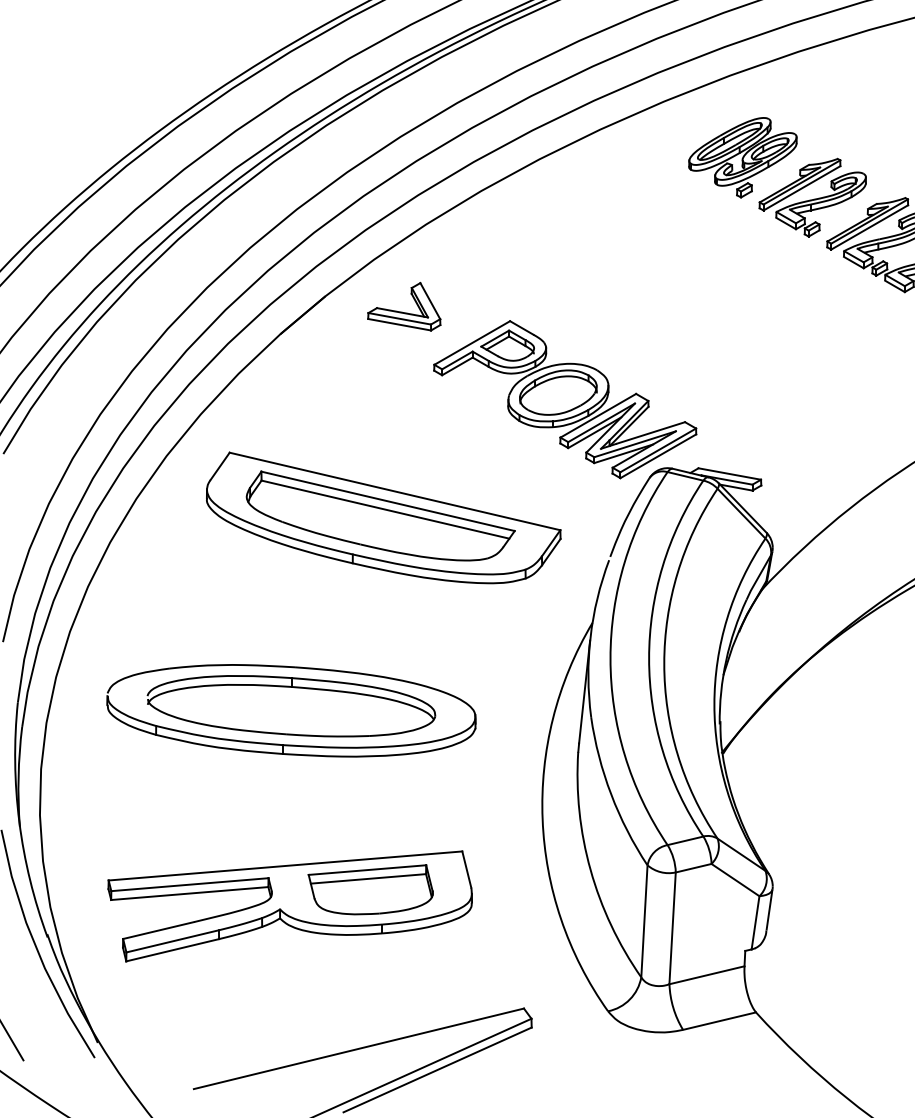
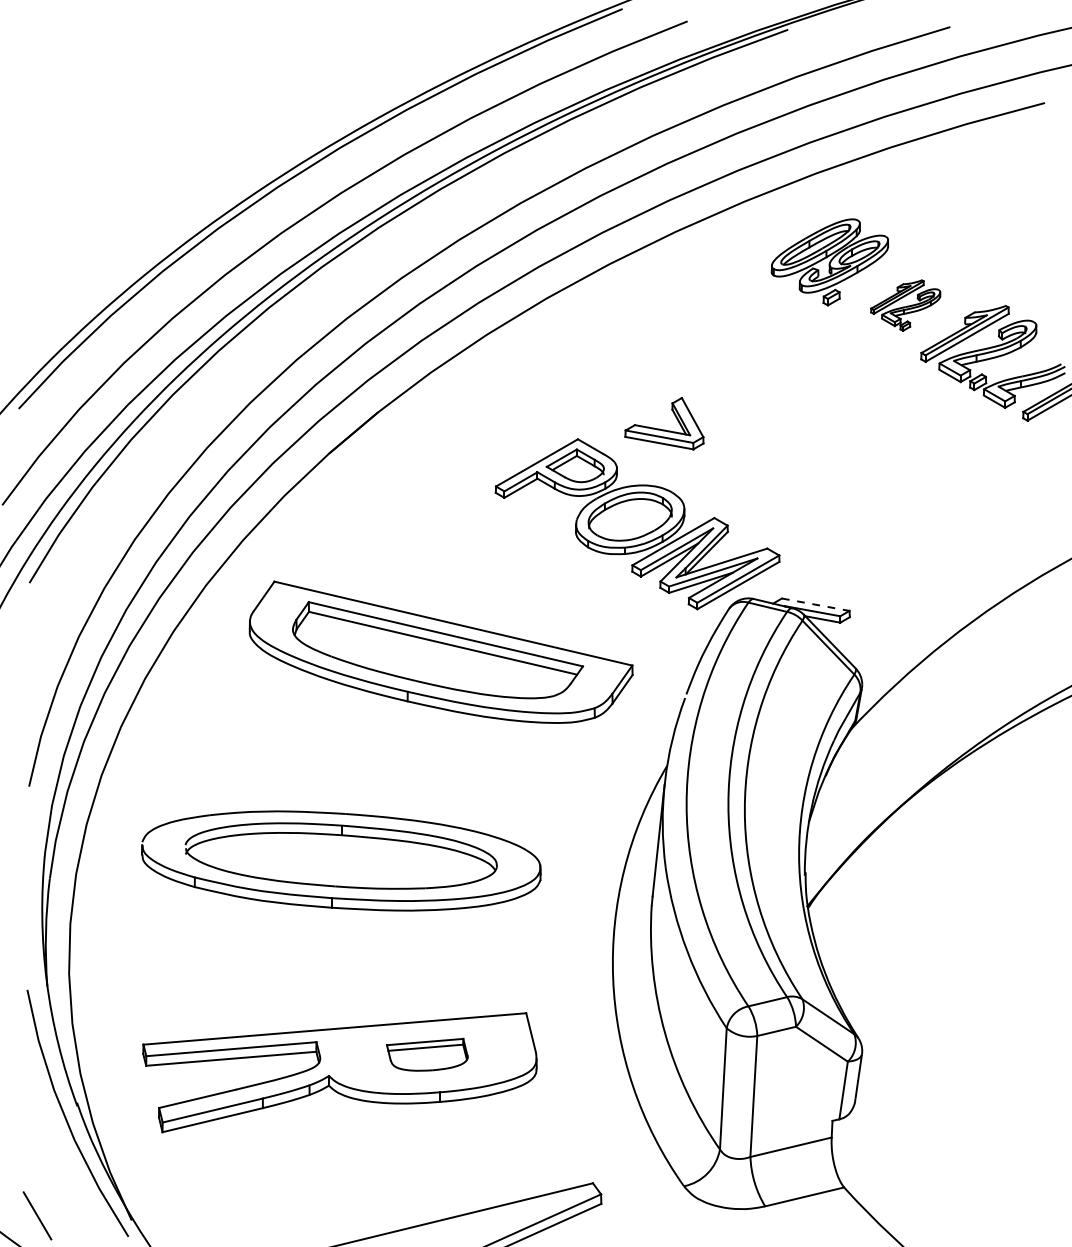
part: (812, 197) -> (905, 305), size x0.6
part: (404, 306) -> (664, 423), moved
line: (730, 473) -> (816, 604), solid -> dashed
part: (371, 889) -> (427, 1054), size x0.6

